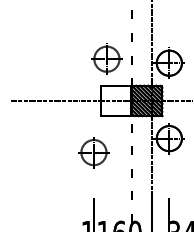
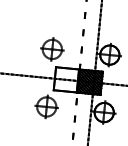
part: (106, 58) -> (52, 48), moved
part: (93, 152) -> (46, 106), moved

